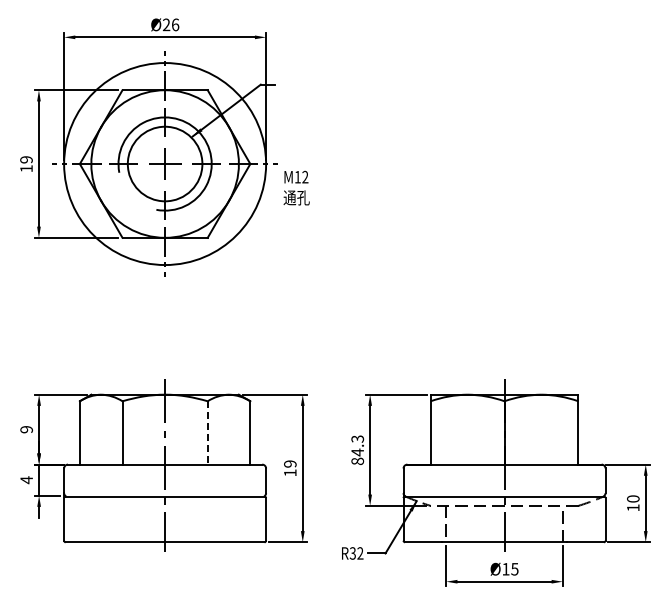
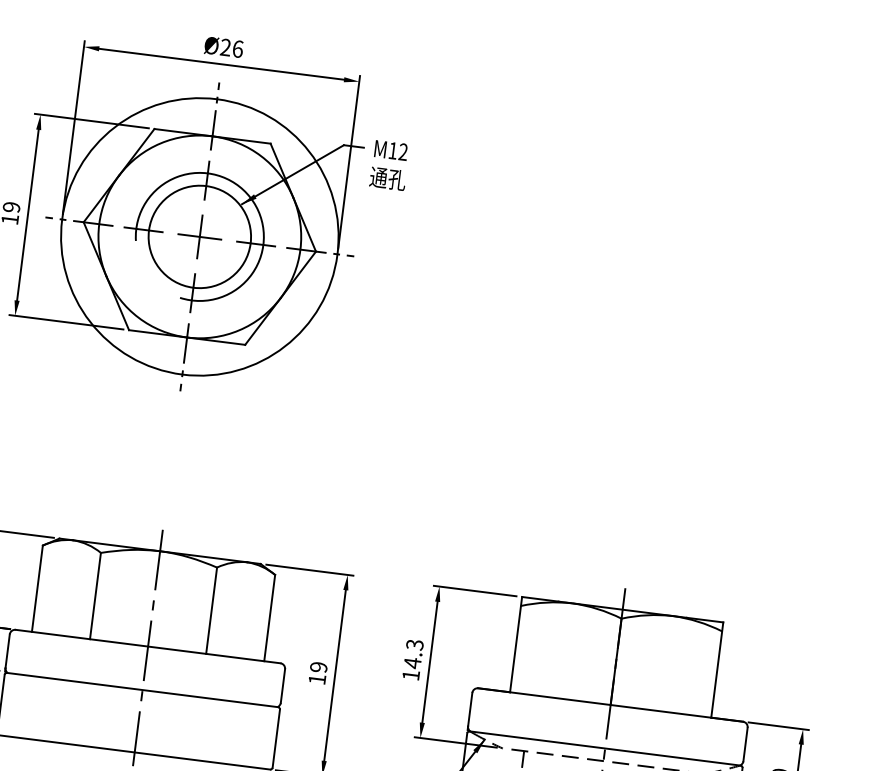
text: (296, 187) -> (389, 164), moved
line: (207, 432) -> (211, 610), dashed -> solid
text: (357, 461) -> (410, 675), 84.3 -> 14.3

